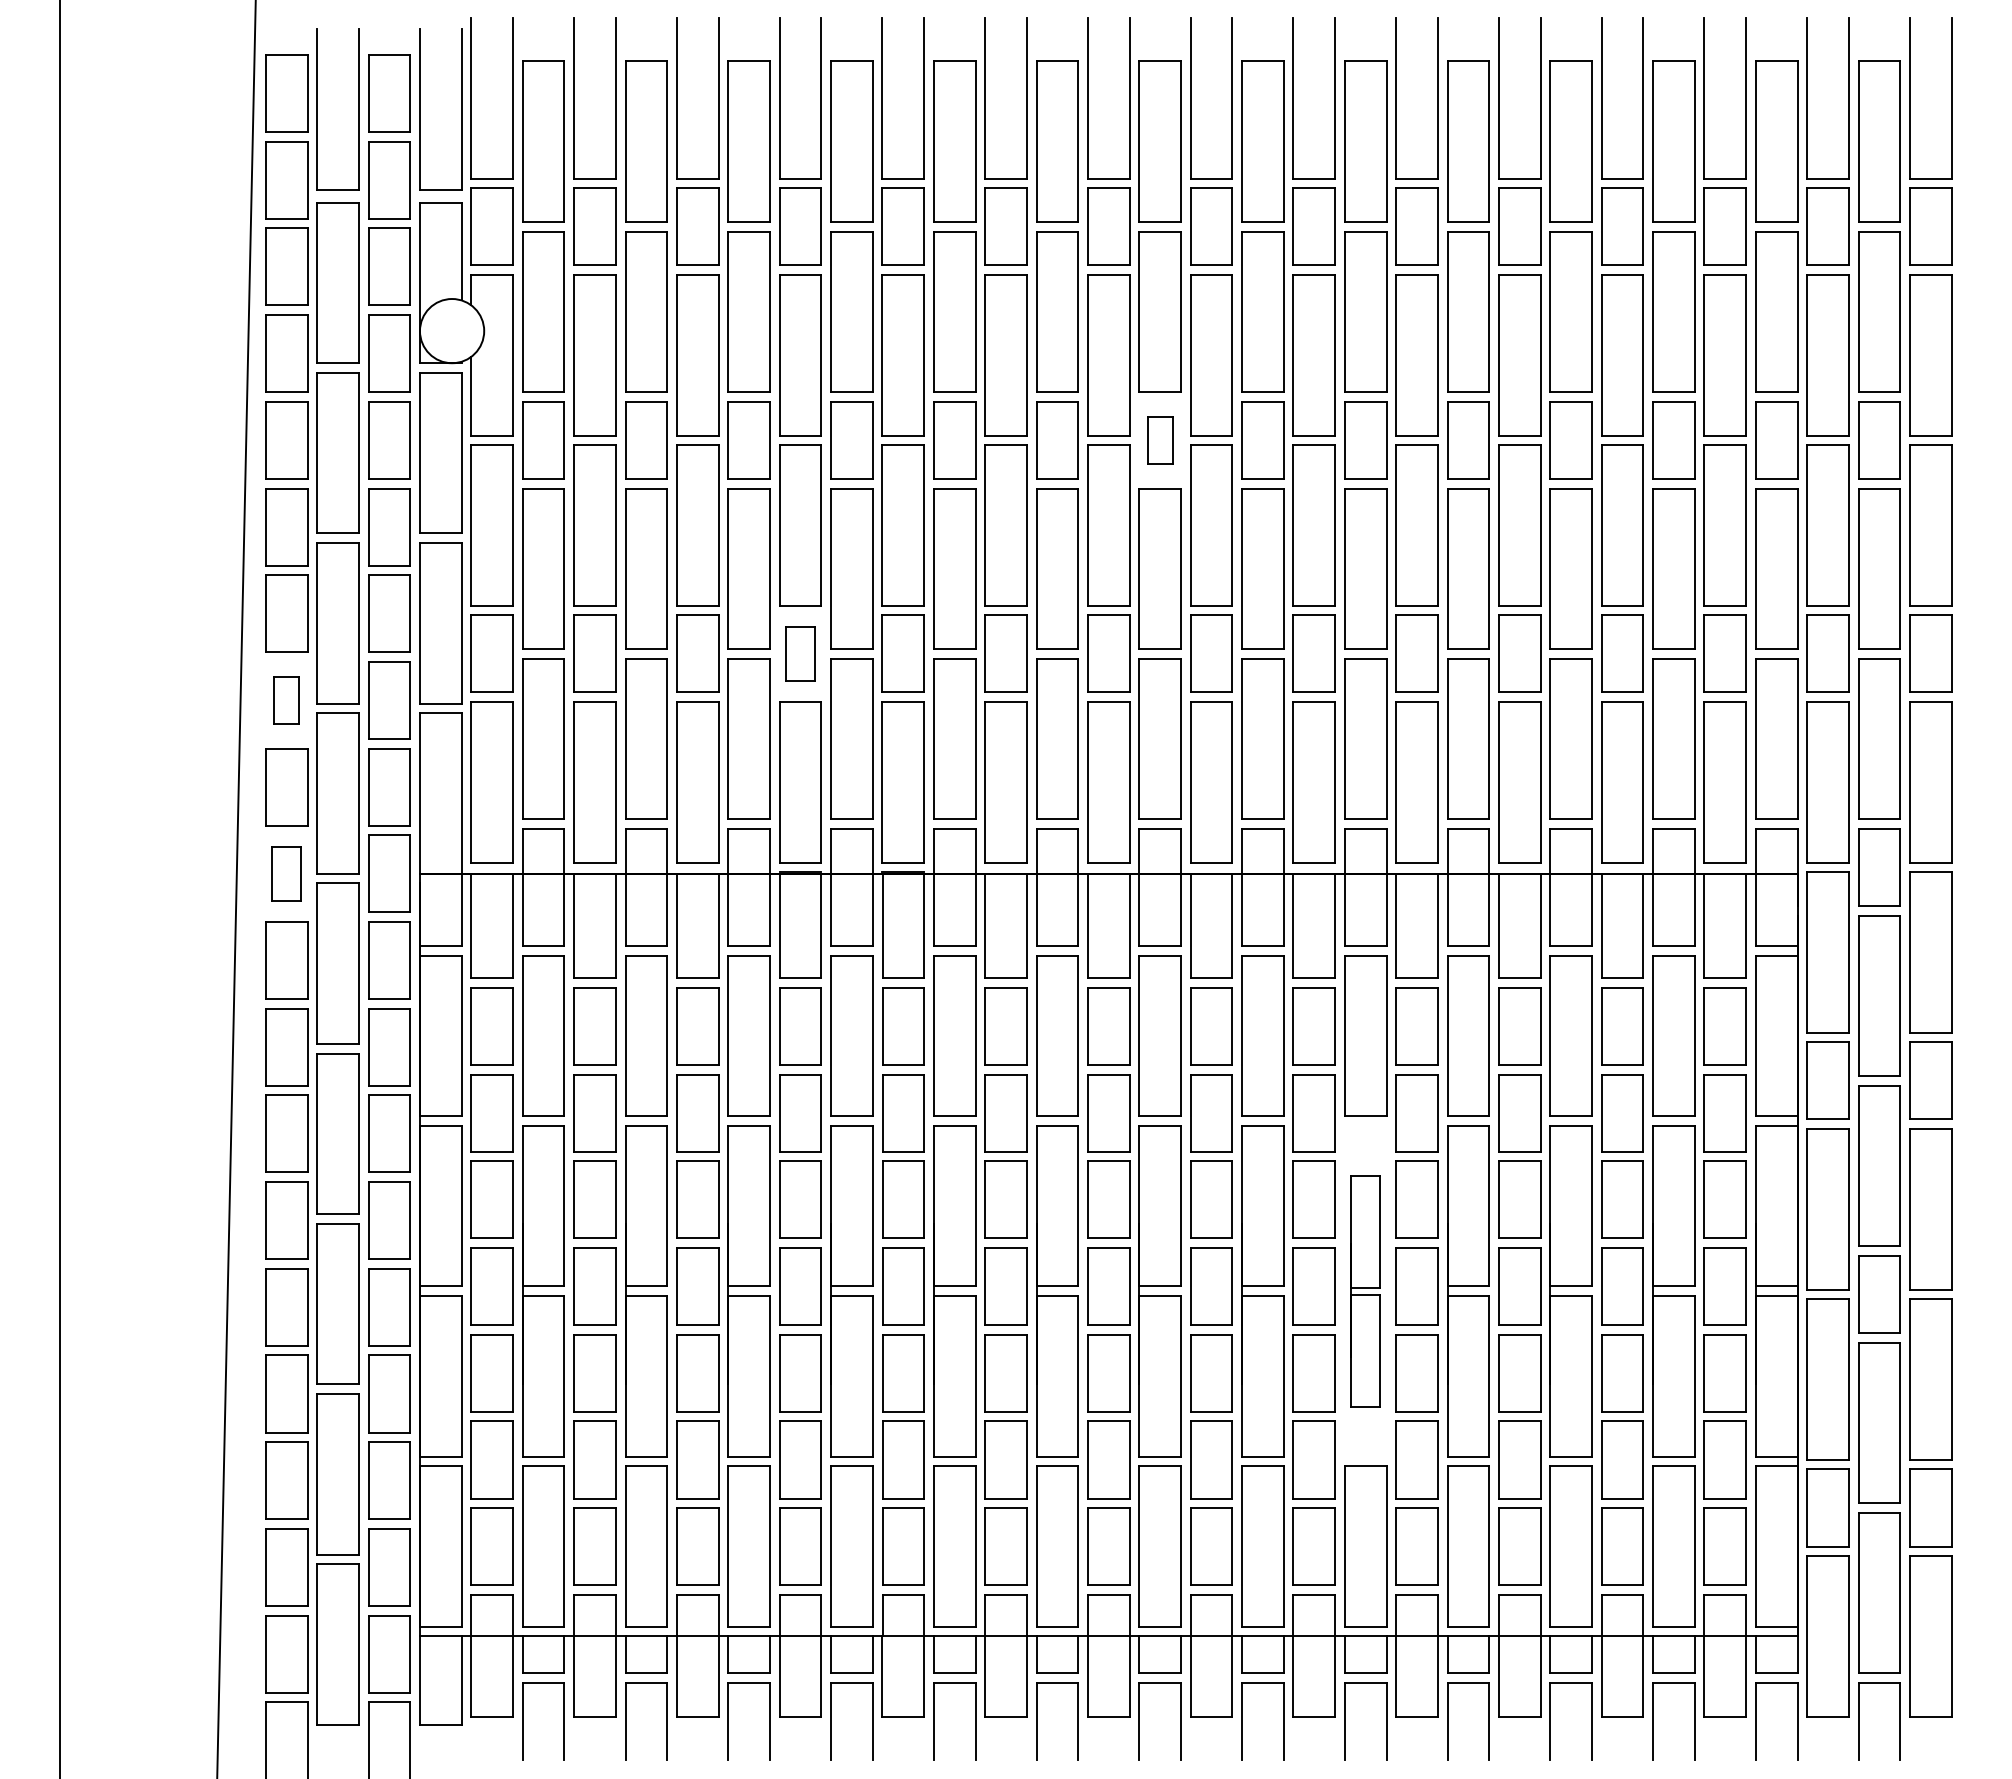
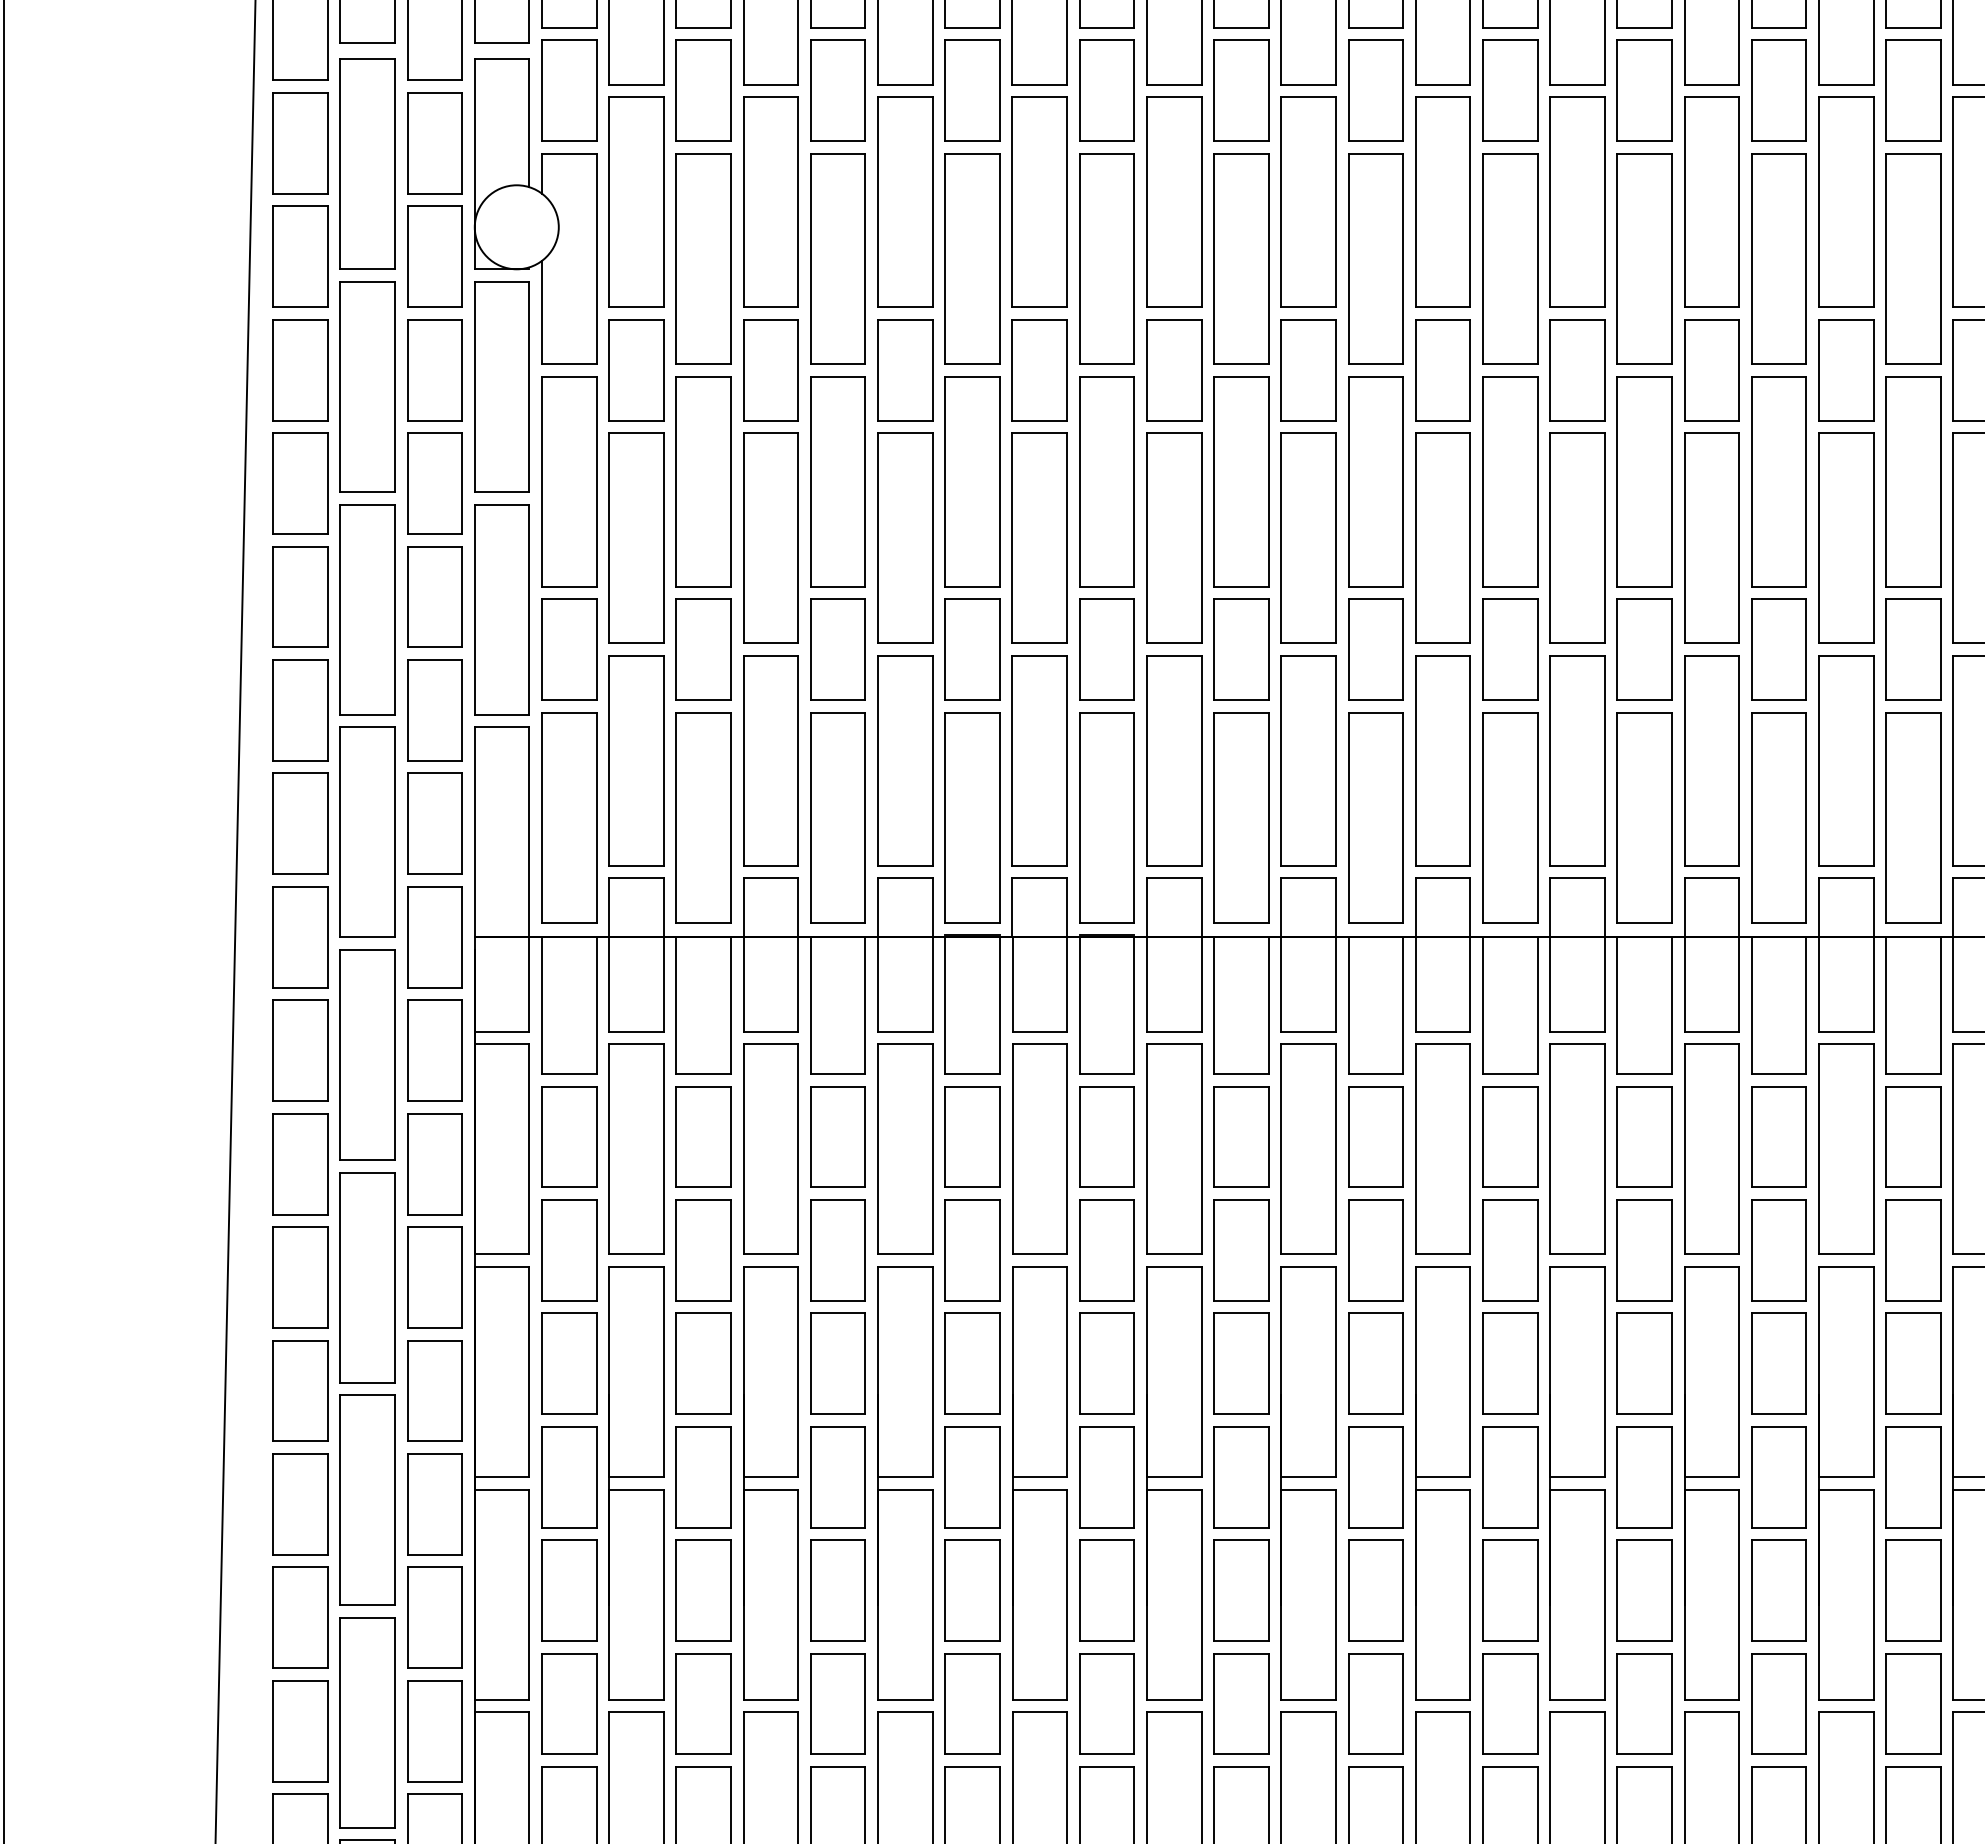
part: (1159, 440) -> (1442, 370), size x1.67
part: (800, 653) -> (972, 649), size x1.43
part: (286, 700) -> (300, 710), size x1.67
part: (286, 873) -> (300, 936), size x1.43
part: (1365, 1291) -> (1711, 1483), size x1.43

